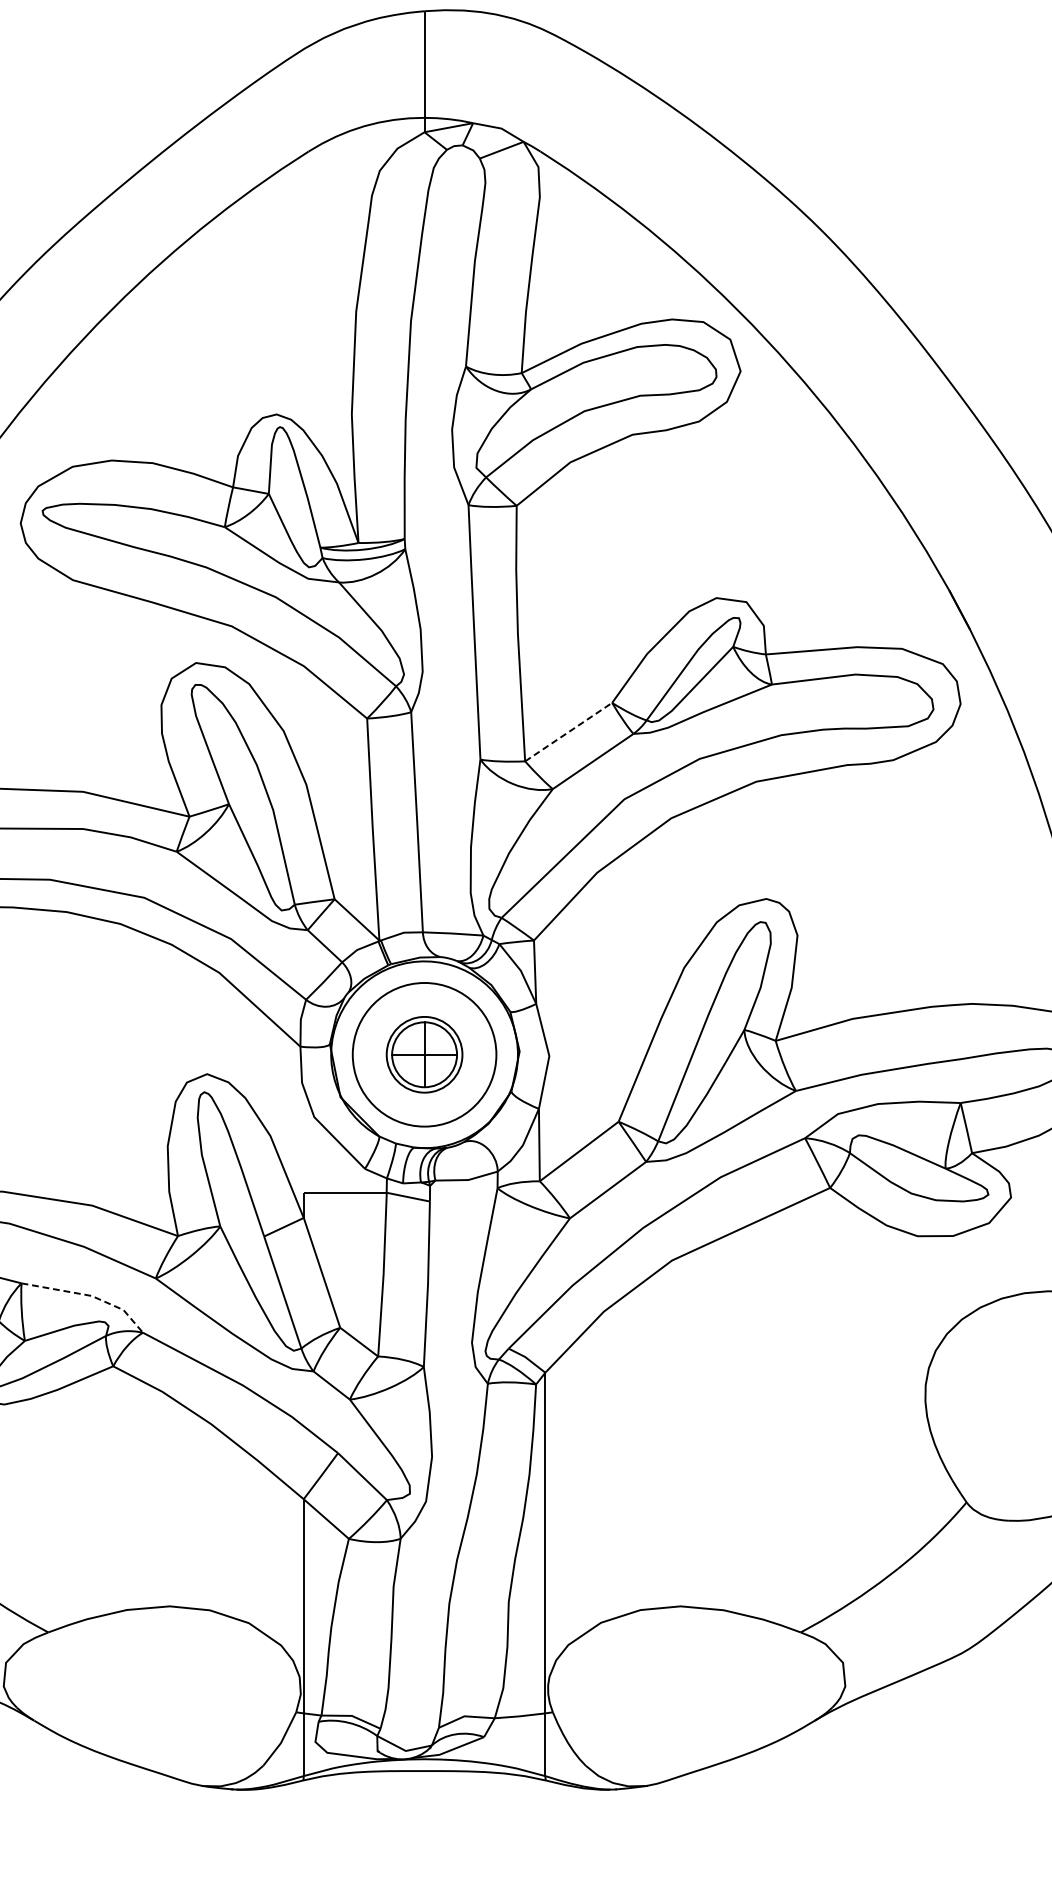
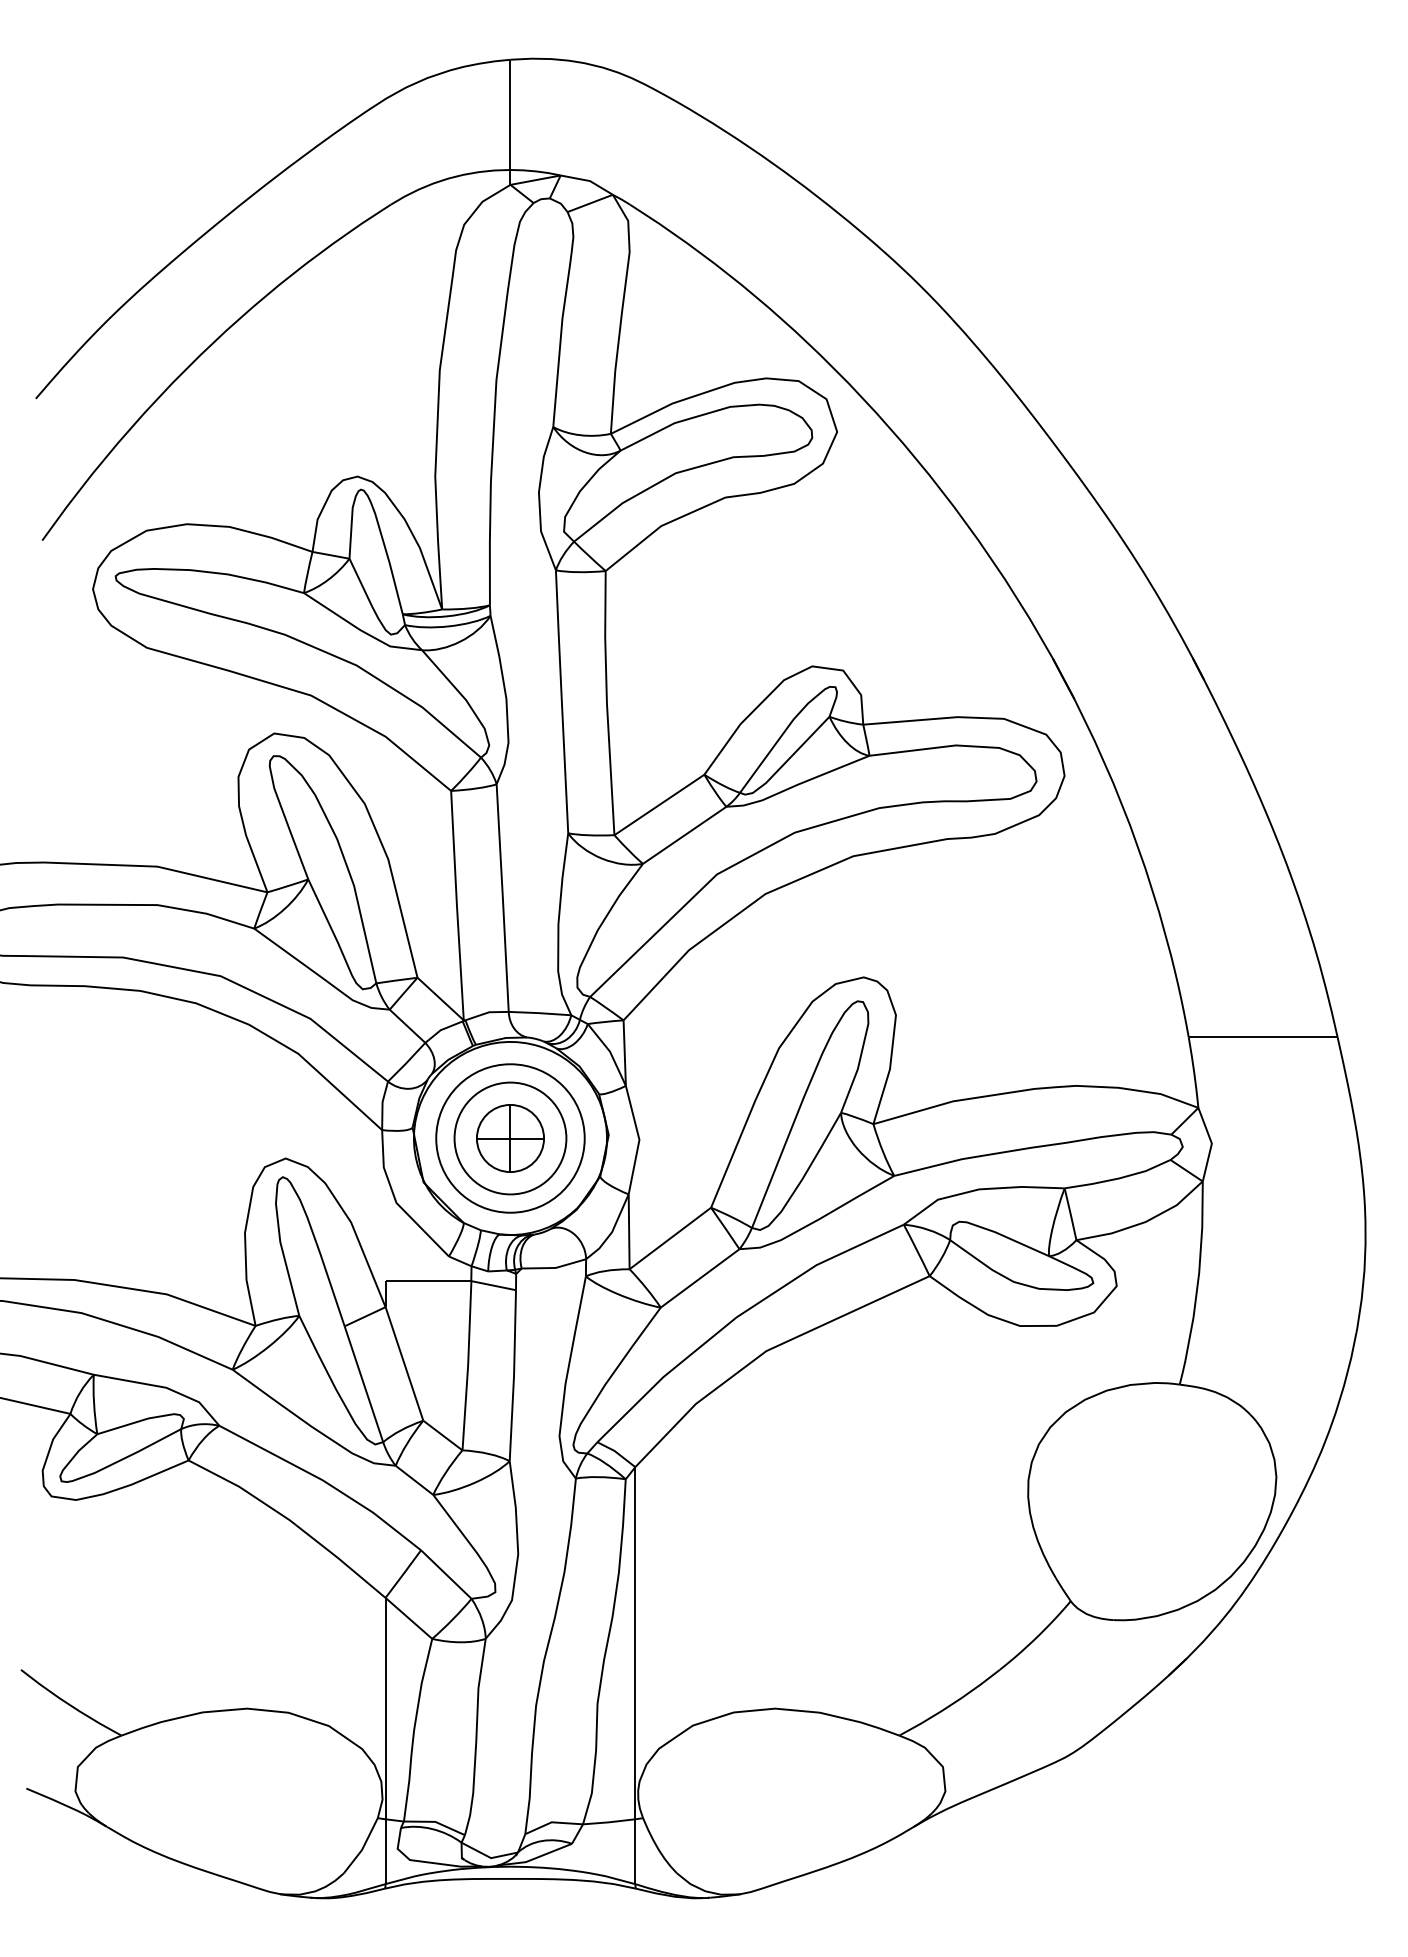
line: (568, 731) -> (659, 804), dashed -> solid
circle: (424, 1054) -> (510, 1138), size x1.43
line: (89, 1295) -> (164, 1387), dashed -> solid

